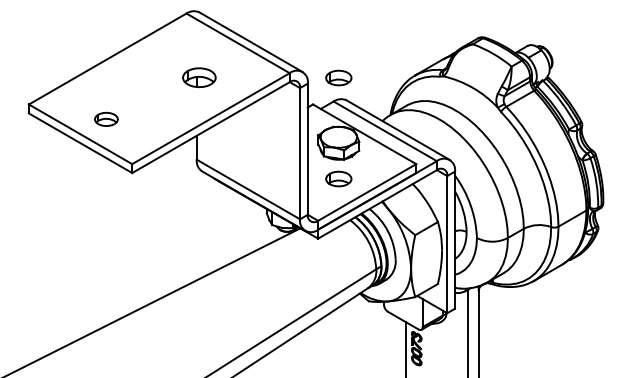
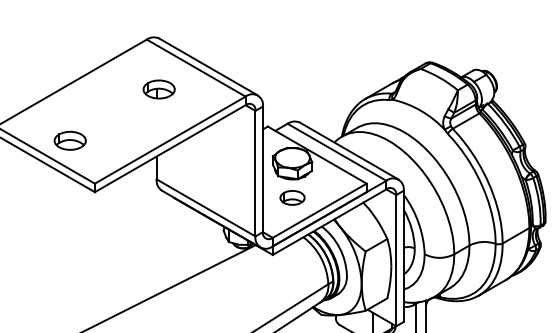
part: (199, 77) -> (159, 89), moved
part: (338, 77) -> (292, 100), removed
part: (106, 119) -> (70, 140), size x1.43

